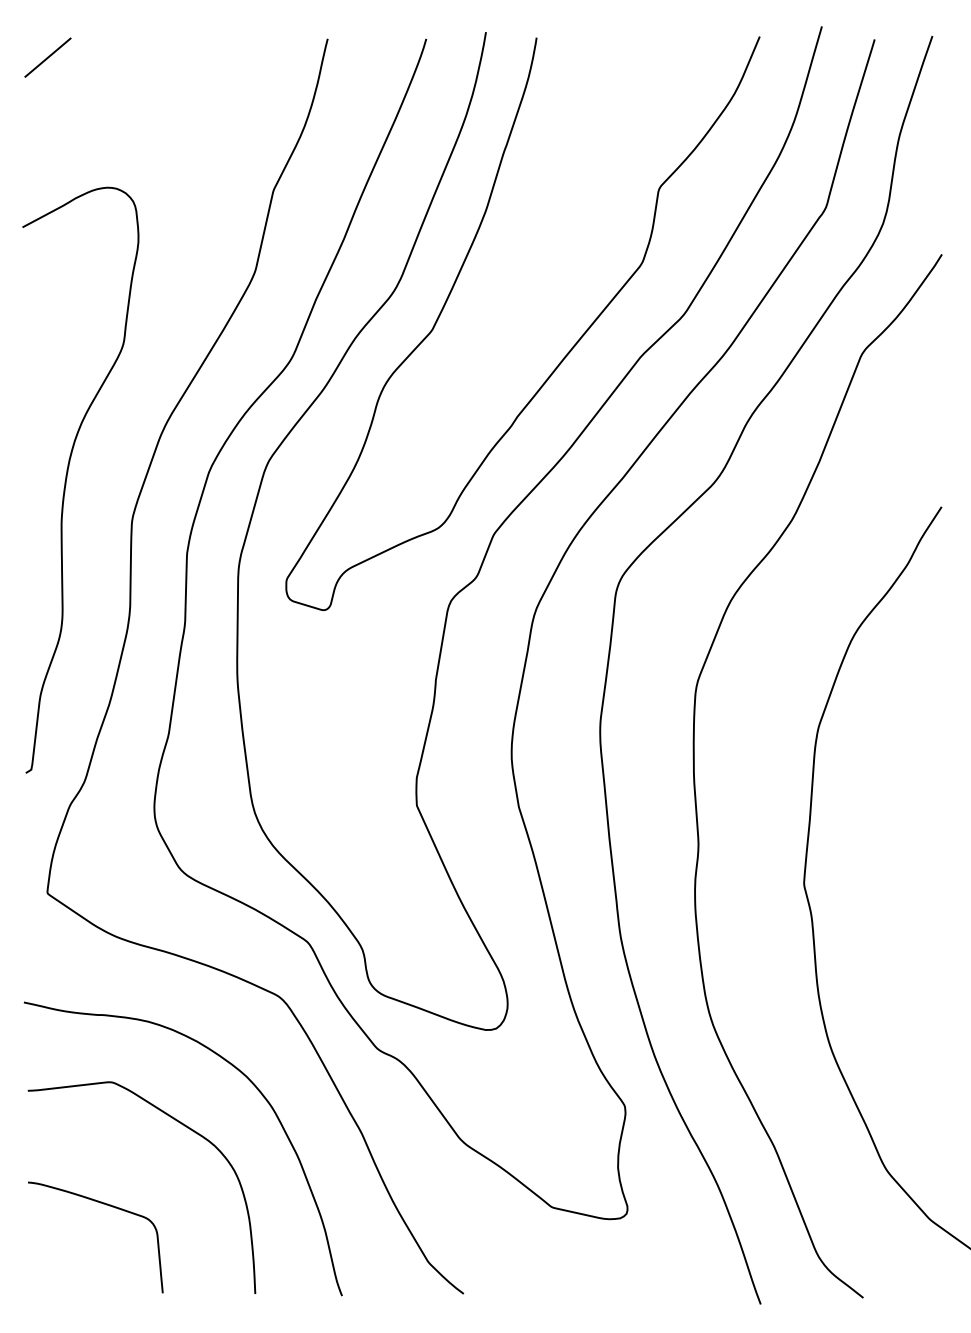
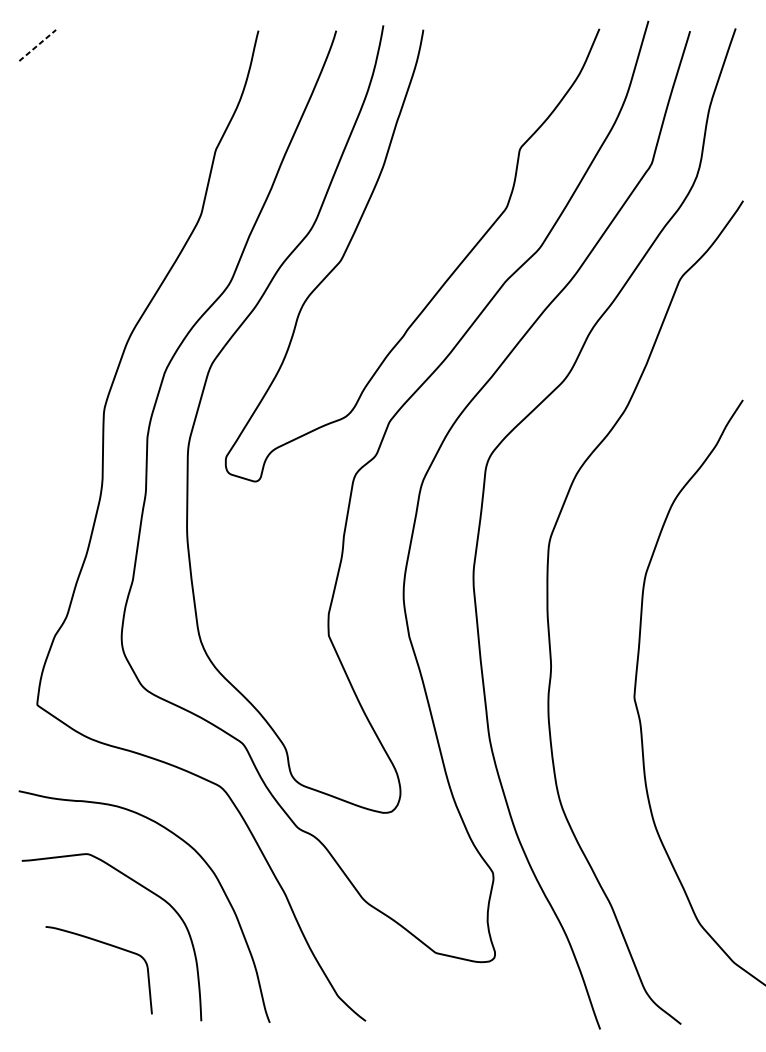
line: (48, 57) -> (38, 45), solid -> dashed
curve: (67, 478) -> (53, 377), removed
curve: (106, 1205) -> (107, 945), moved

